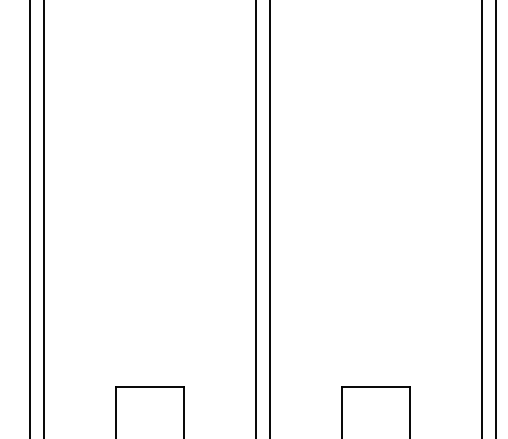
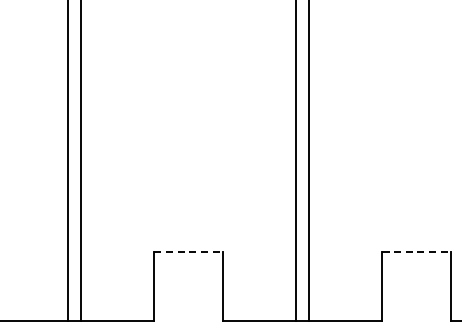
line: (150, 387) -> (188, 252), solid -> dashed
line: (375, 387) -> (416, 252), solid -> dashed

